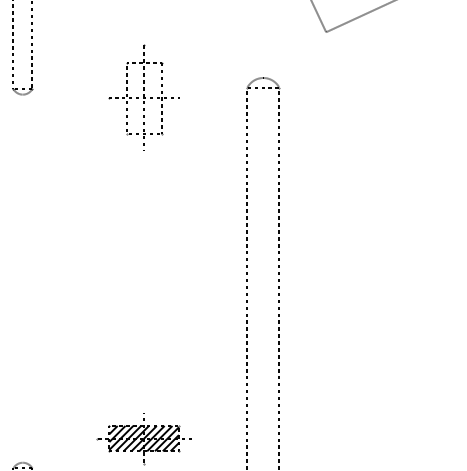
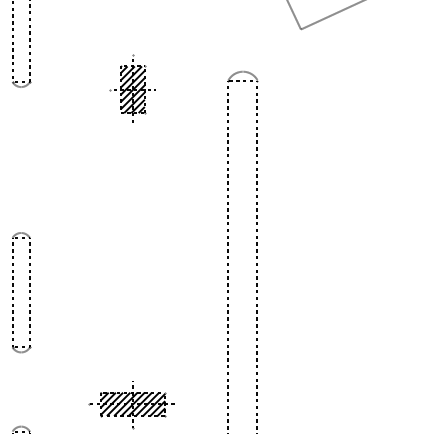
part: (143, 96) -> (132, 88), size x0.71
part: (14, 317) -> (13, 292), added

